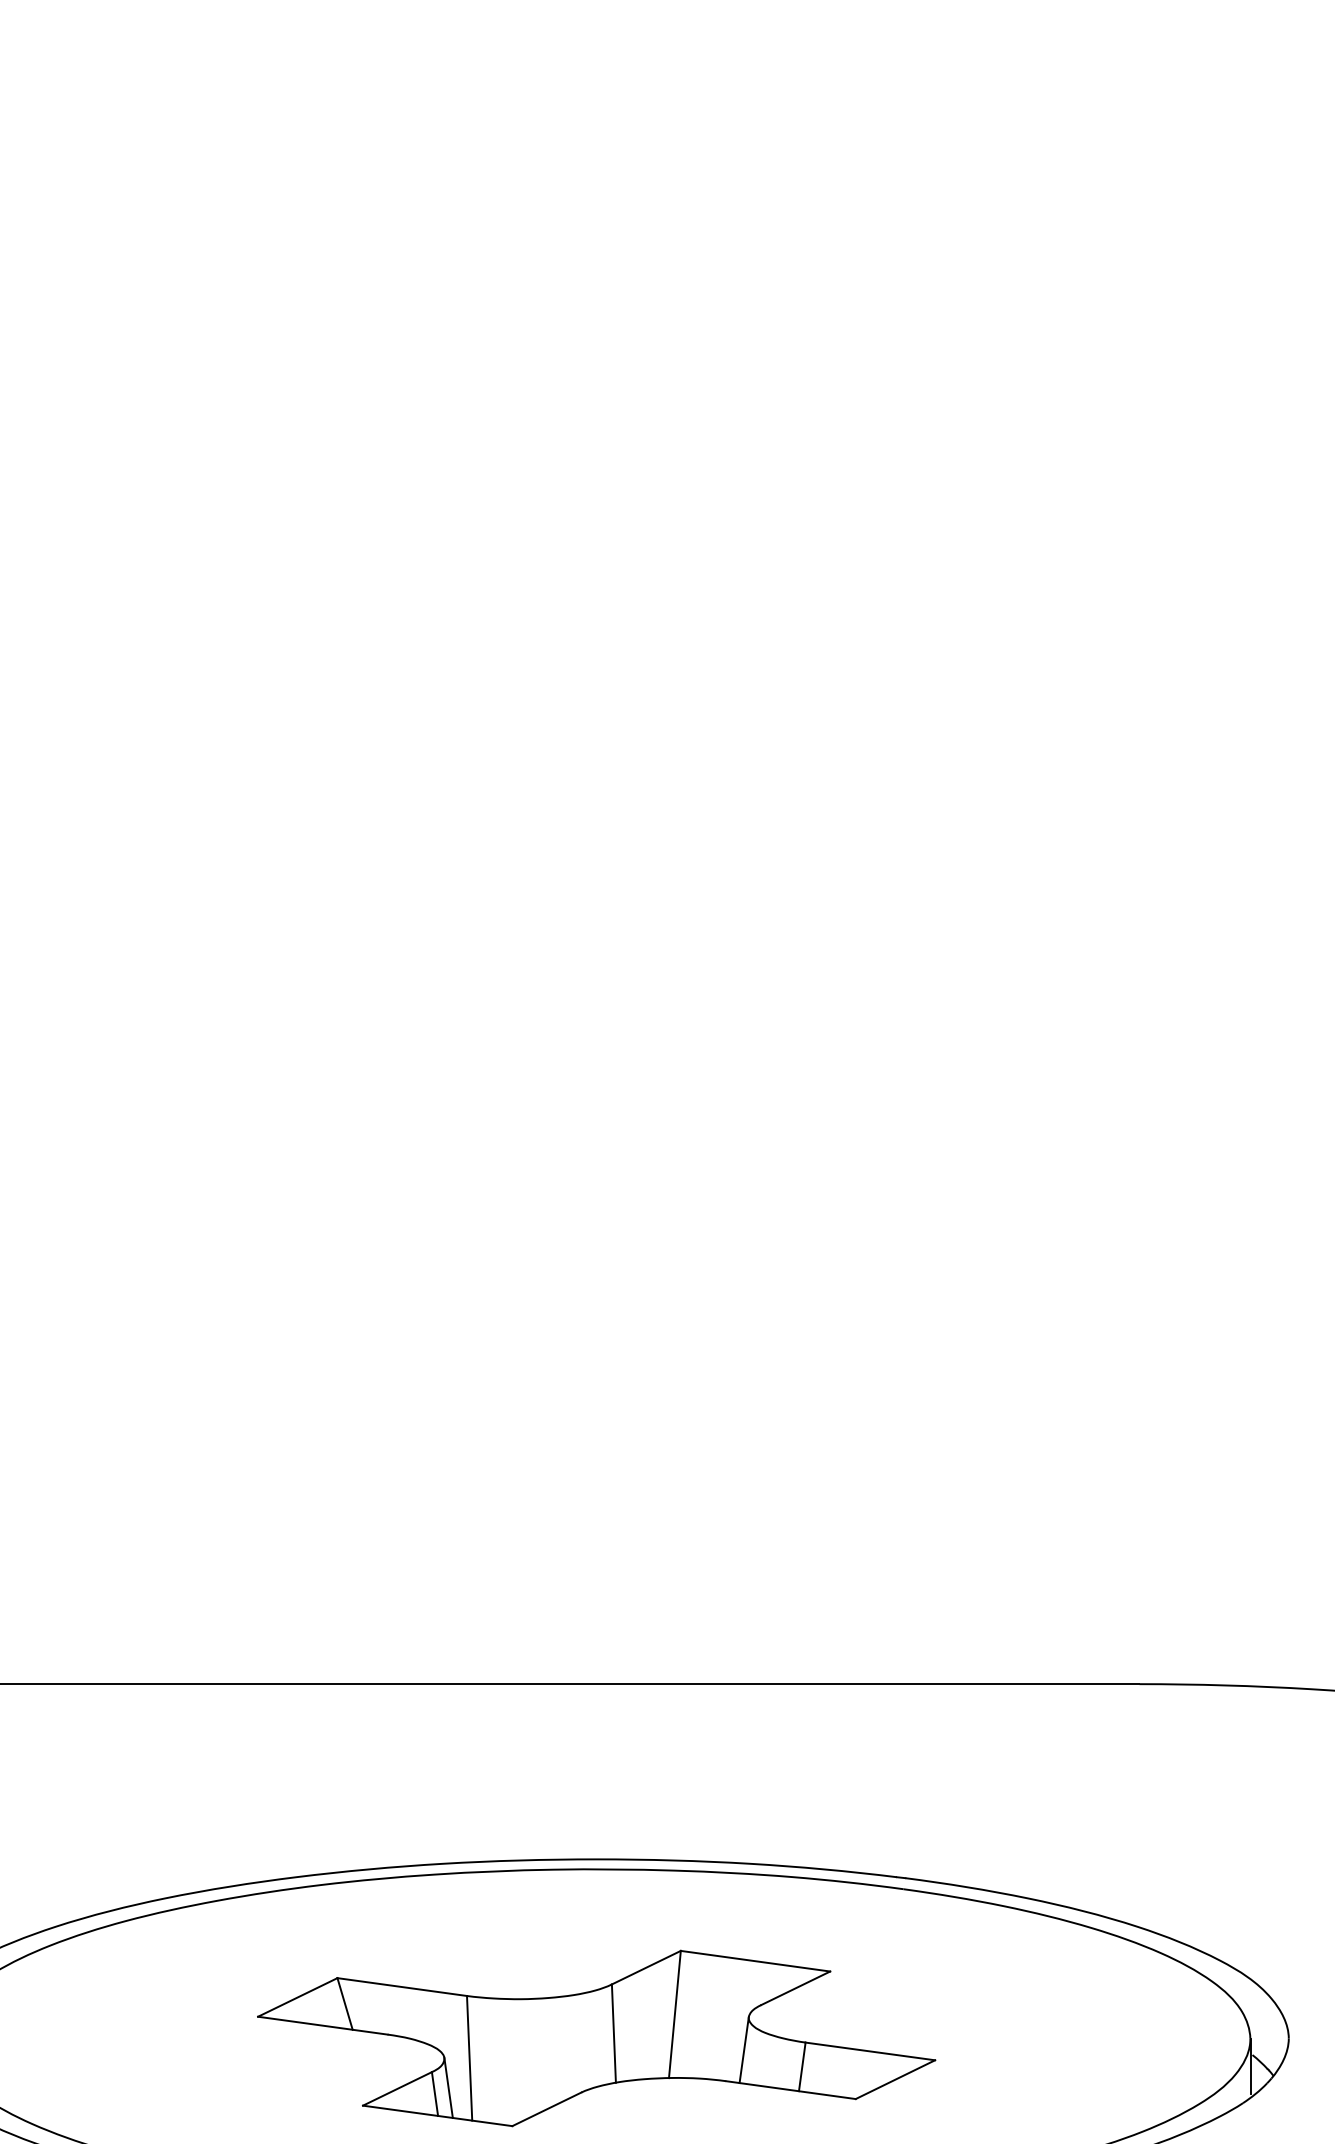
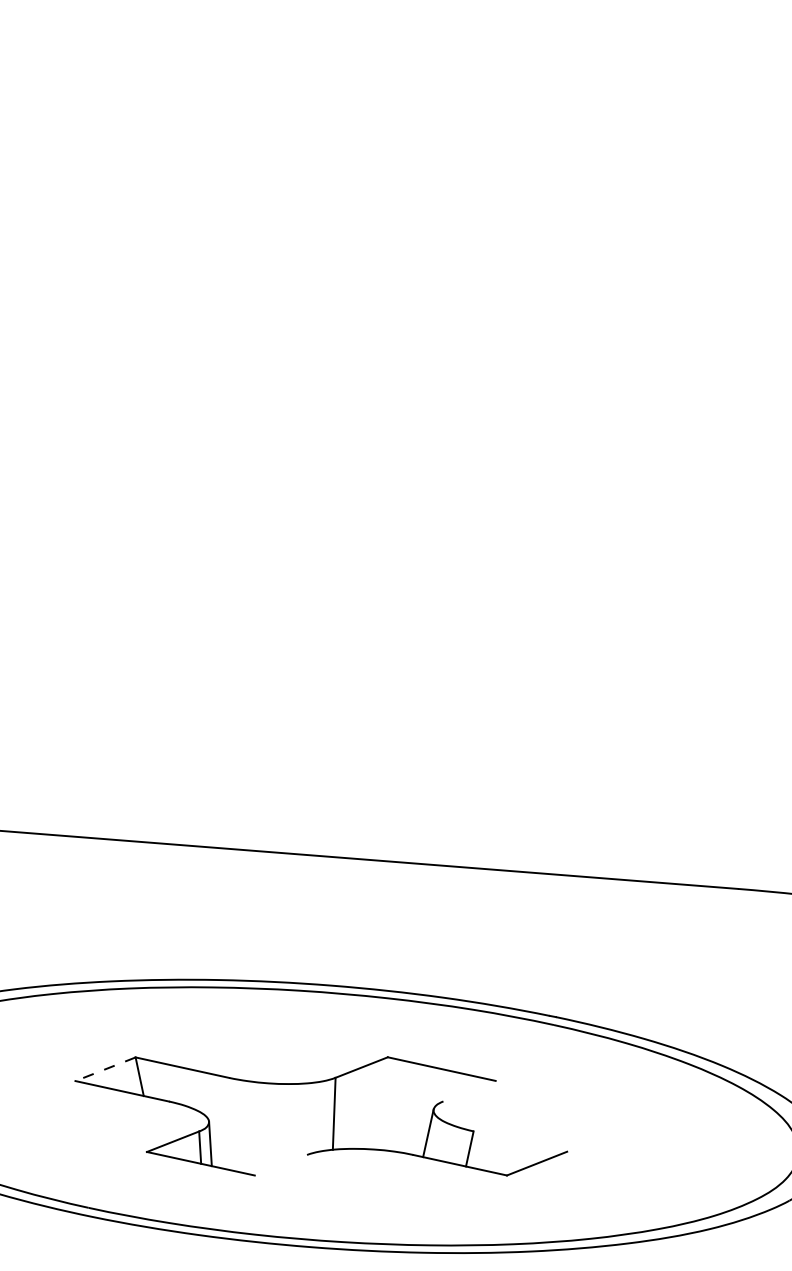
line: (795, 1988) -> (469, 1091), removed
line: (297, 1997) -> (105, 1069), solid -> dashed
line: (674, 2014) -> (379, 1103), removed
line: (870, 2051) -> (520, 1141), removed
line: (469, 2057) -> (227, 1122), removed
line: (546, 2109) -> (280, 1165), removed

